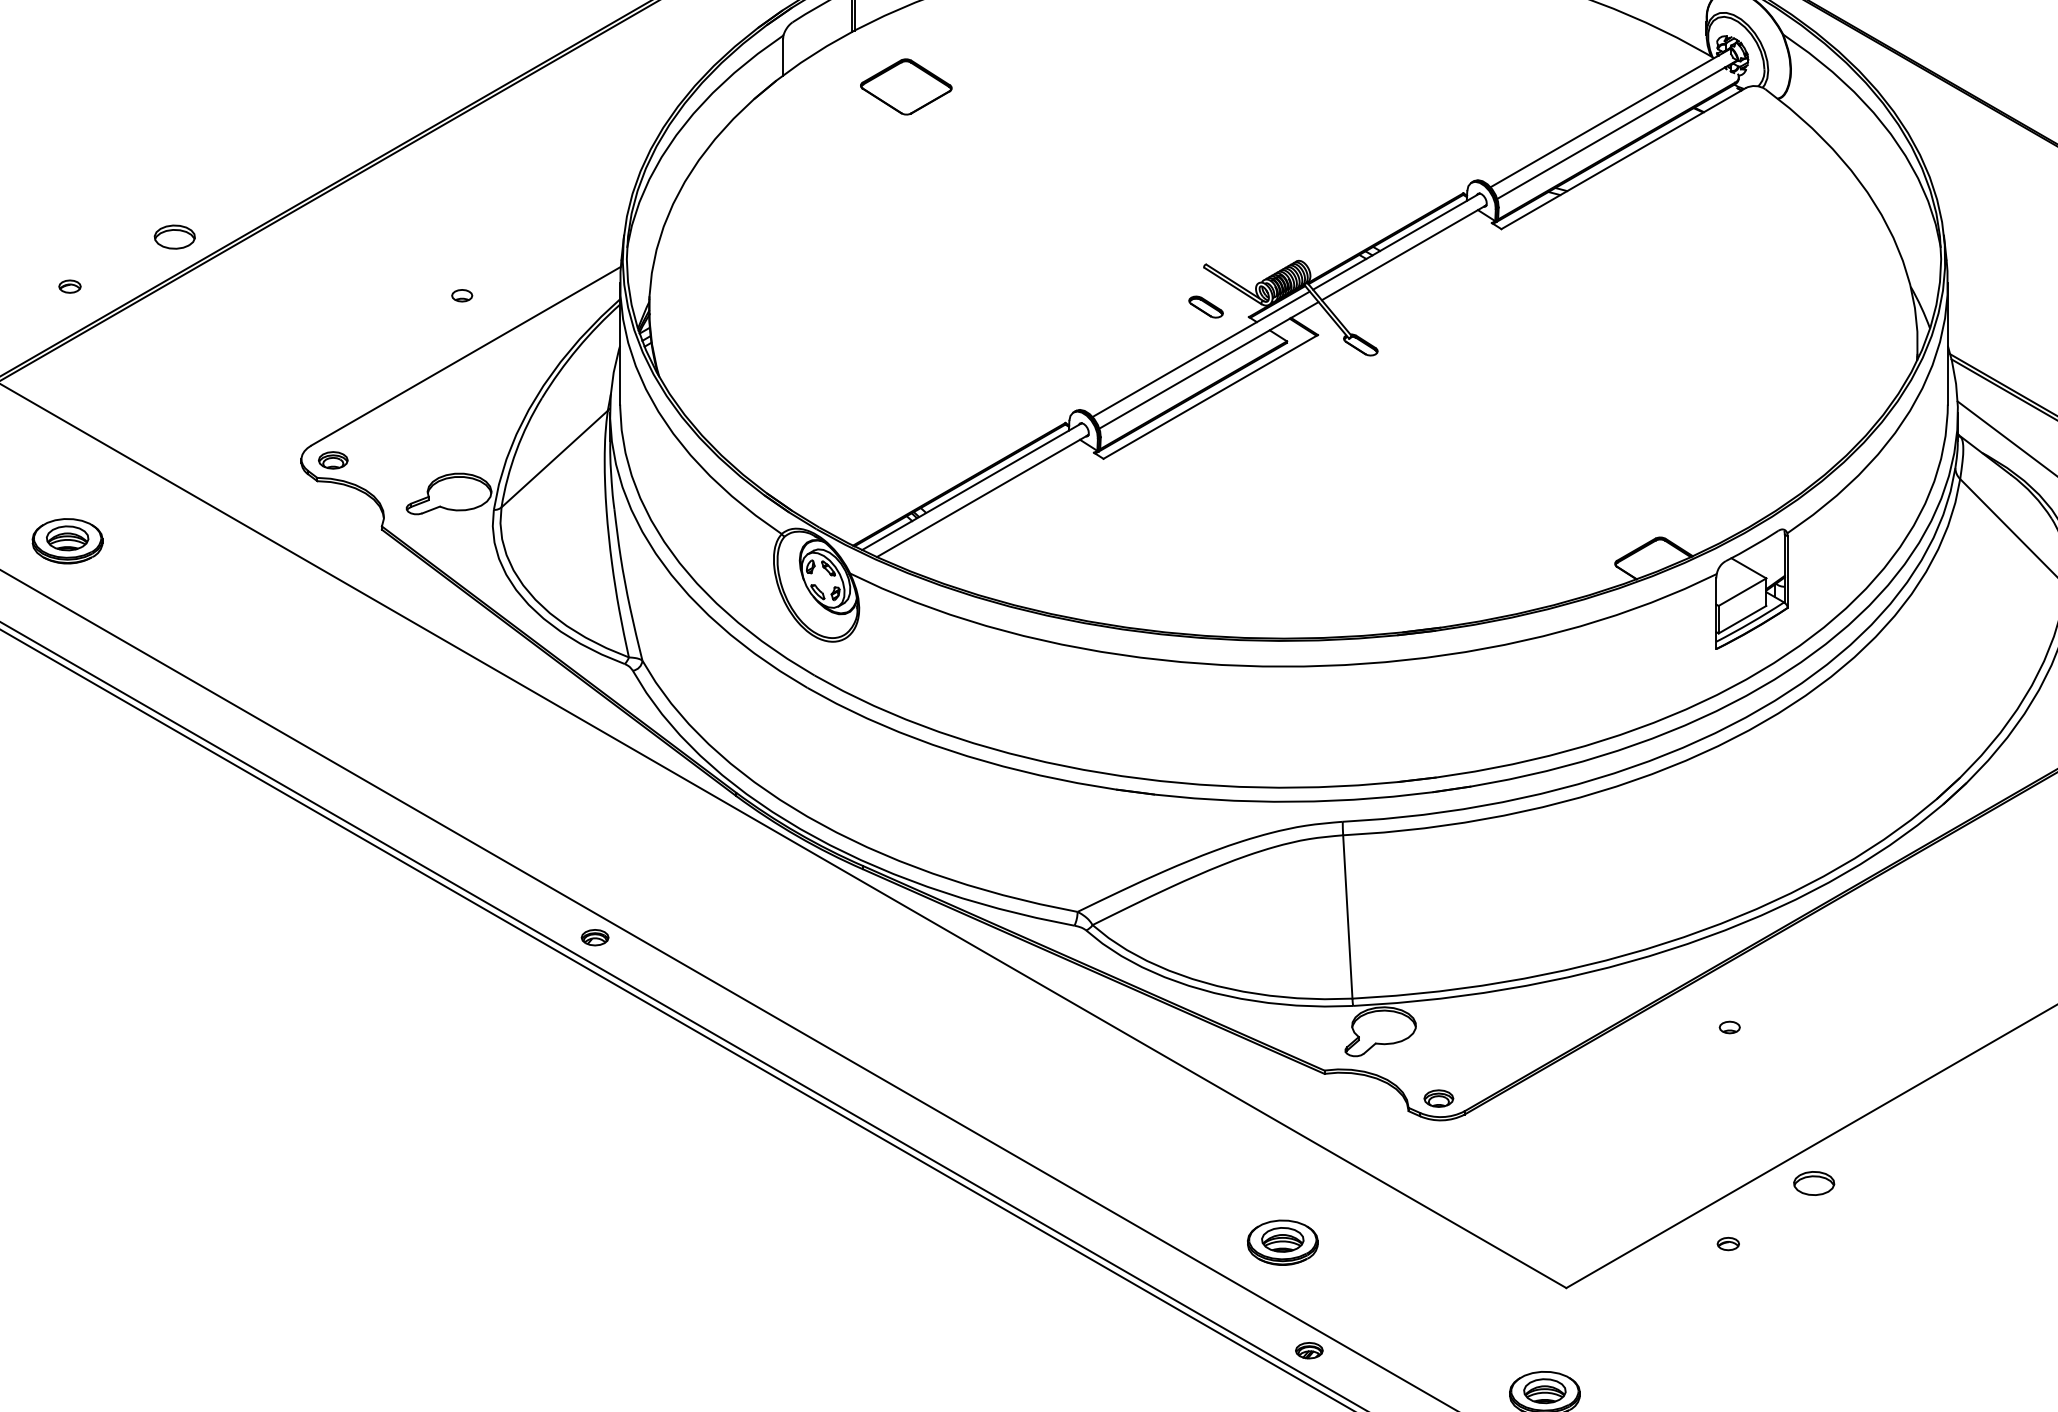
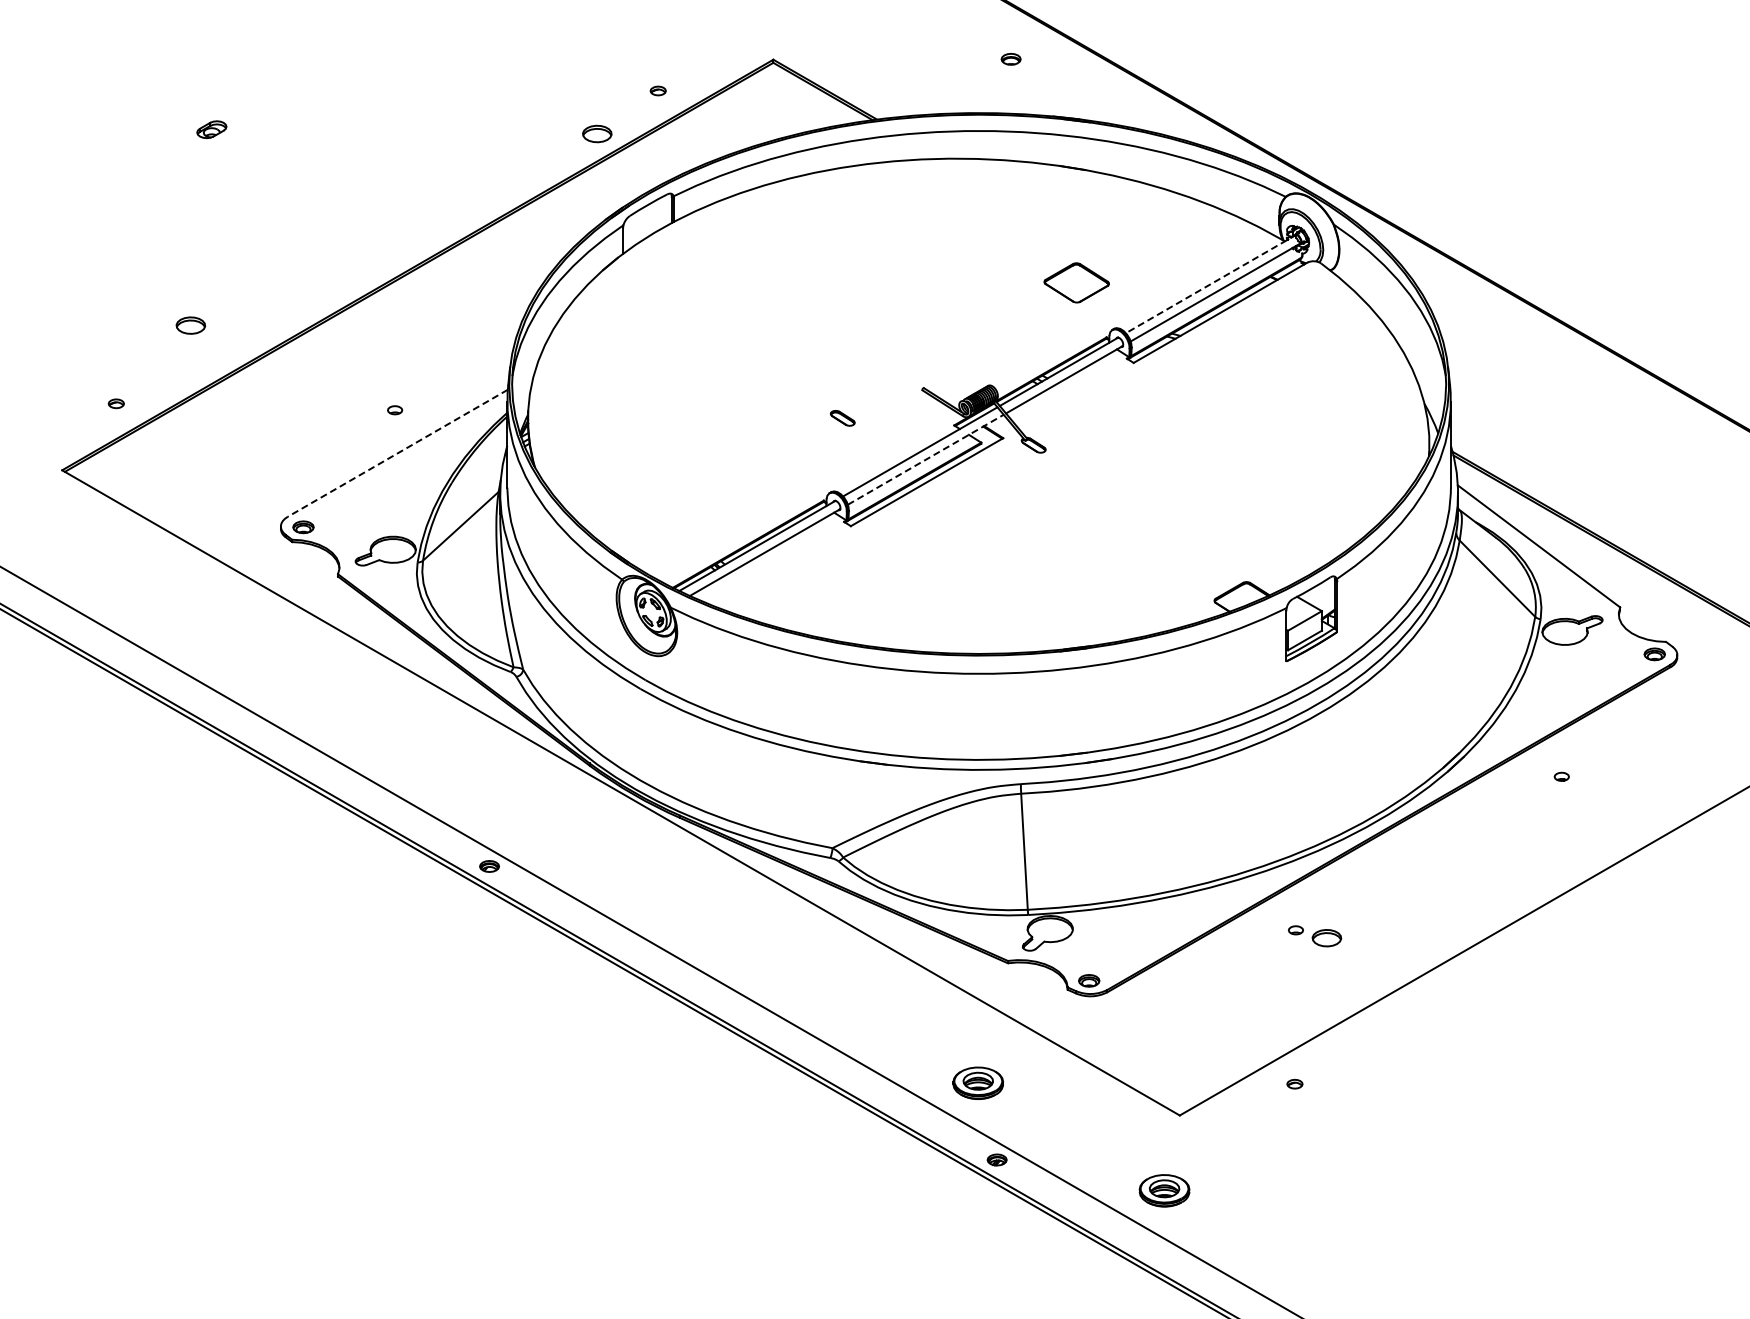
part: (906, 86) -> (1076, 282), moved
line: (1609, 118) -> (1210, 284), solid -> dashed
part: (174, 236) -> (190, 325), moved
part: (1205, 307) -> (842, 418), moved
line: (465, 356) -> (397, 453), solid -> dashed
line: (1208, 365) -> (925, 459), solid -> dashed
part: (67, 540) -> (114, 584), removed
part: (1813, 1183) -> (1326, 938), moved

